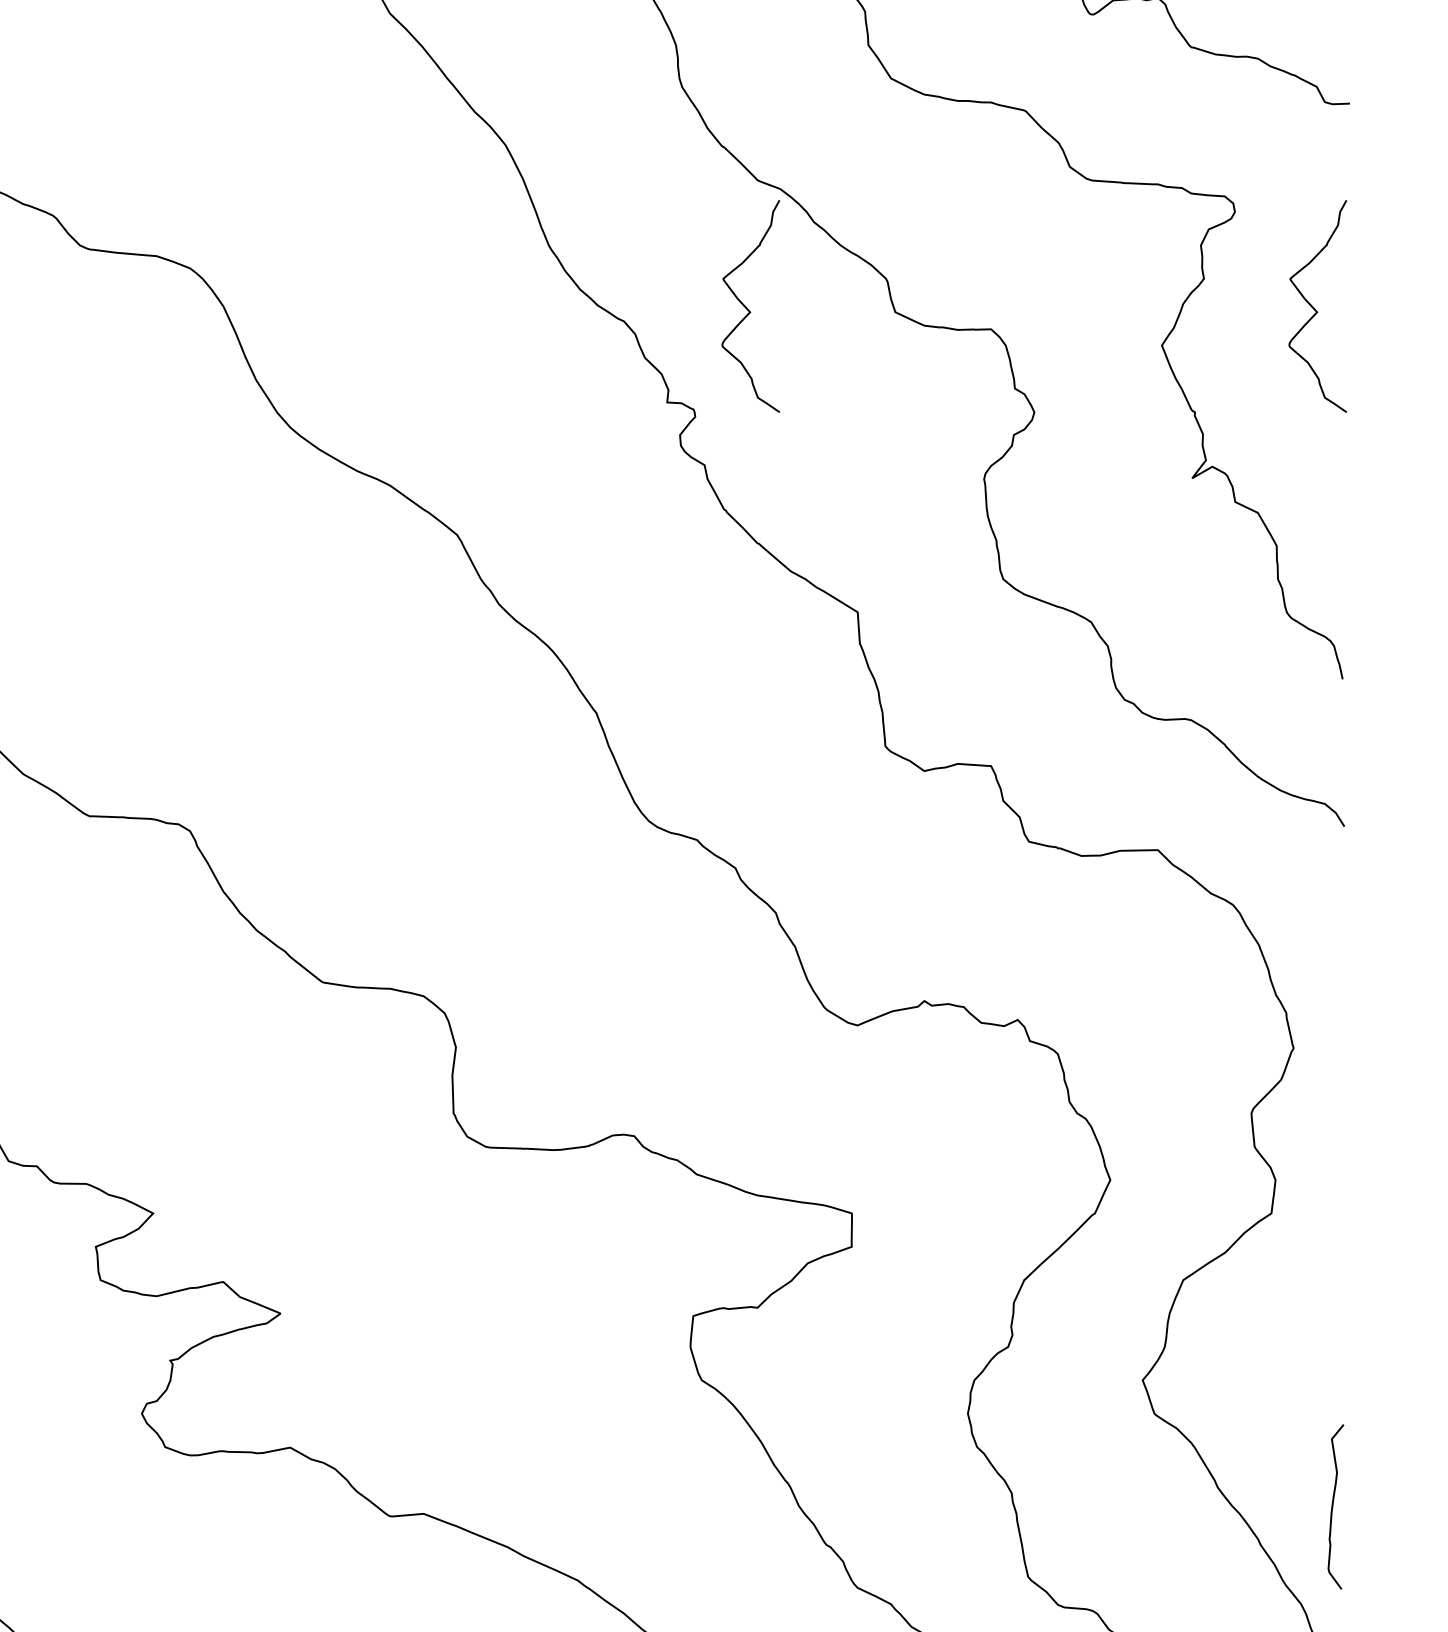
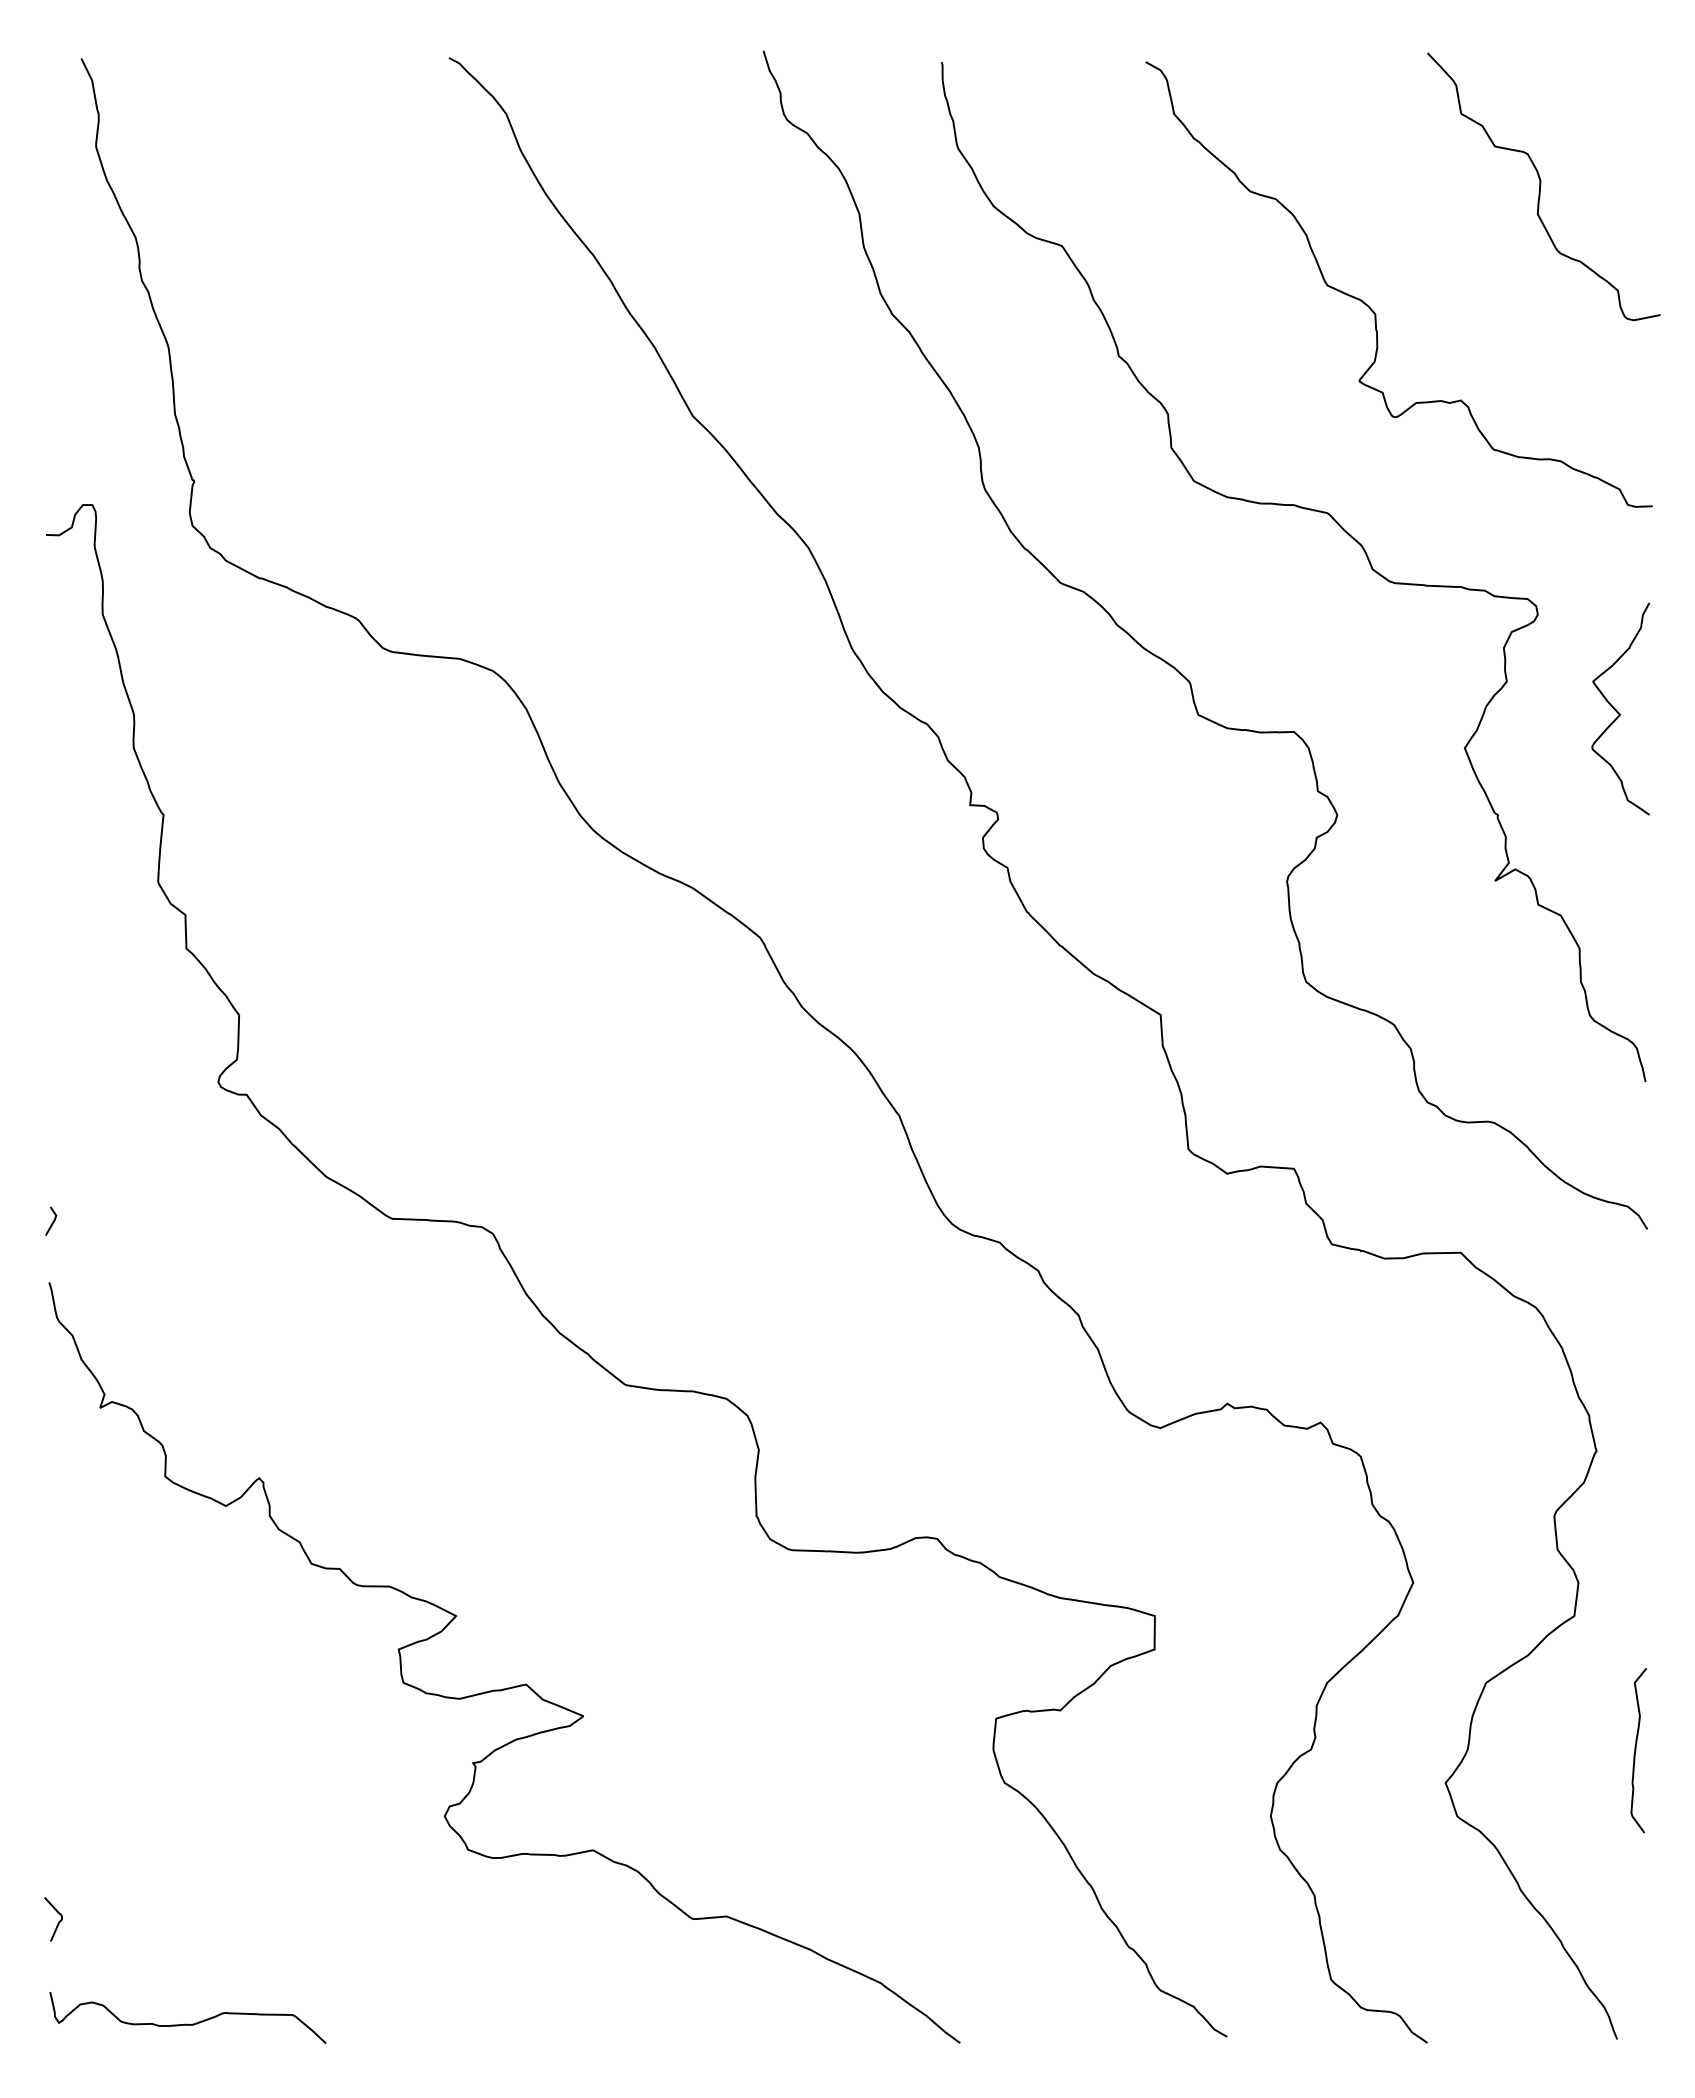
curve: (747, 307) -> (1050, 710), removed
curve: (1333, 1506) -> (1636, 1750), moved

